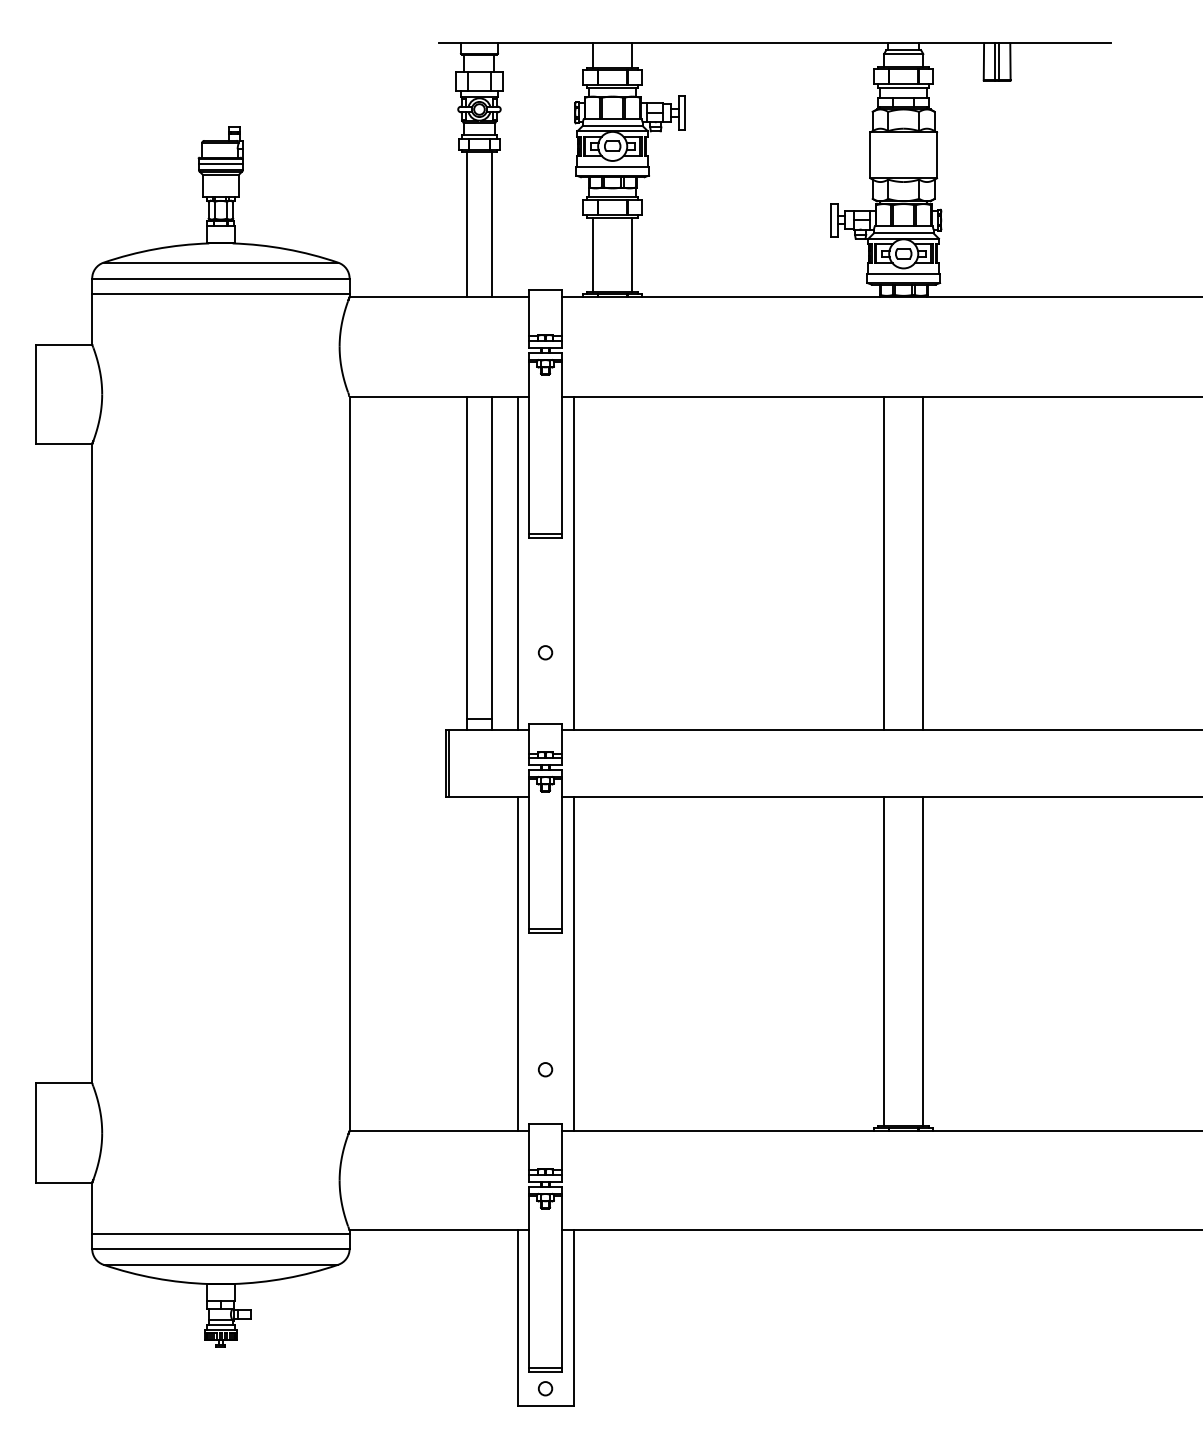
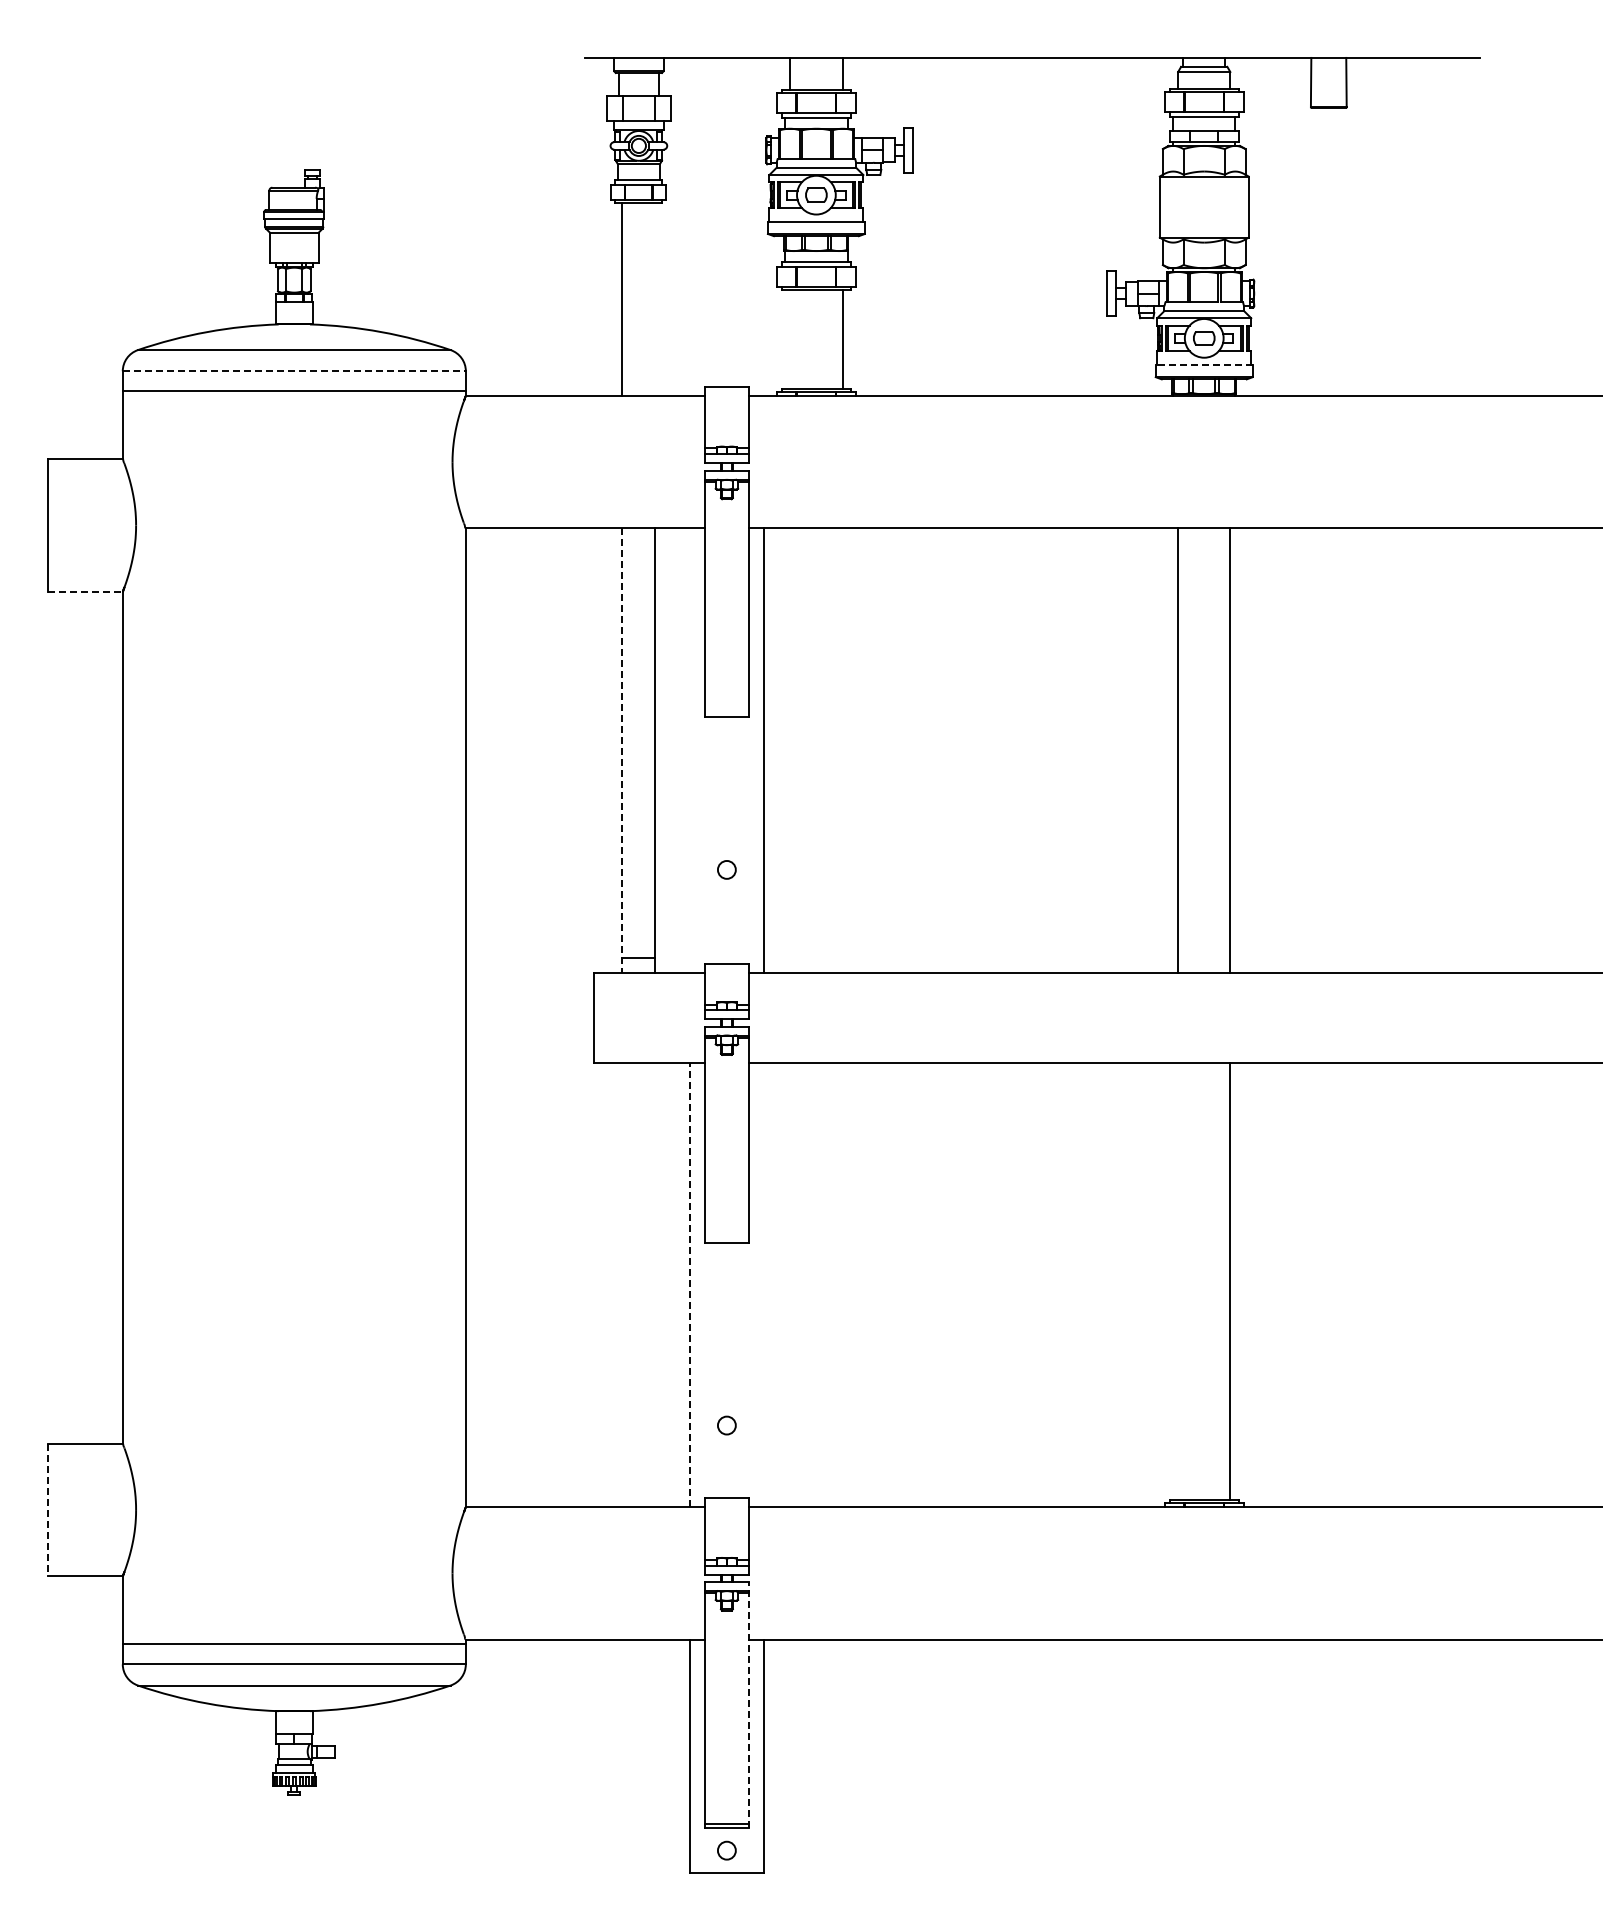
line: (994, 61) -> (1325, 82), removed
line: (999, 61) -> (1331, 82), removed
line: (491, 223) -> (655, 298), removed
line: (593, 254) -> (790, 339), removed
line: (903, 274) -> (1203, 365), solid -> dashed
line: (221, 278) -> (294, 371), solid -> dashed
line: (64, 443) -> (85, 591), solid -> dashed
line: (545, 534) -> (726, 712), removed
line: (467, 563) -> (622, 751), solid -> dashed
line: (517, 563) -> (689, 750), removed
line: (449, 763) -> (598, 1017), removed
line: (545, 929) -> (726, 1238), removed
line: (884, 961) -> (1178, 1281), removed
line: (517, 963) -> (689, 1284), solid -> dashed
line: (573, 963) -> (764, 1284), removed
line: (36, 1133) -> (48, 1510), solid -> dashed
line: (562, 1279) -> (749, 1704), solid -> dashed

